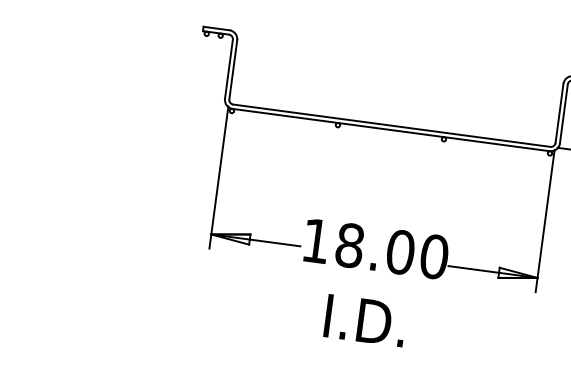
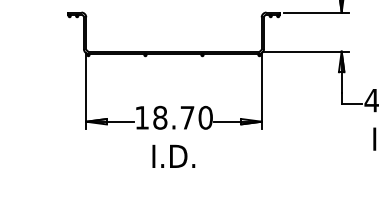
text: (400, 251) -> (187, 117), 18.00 -> 18.70

